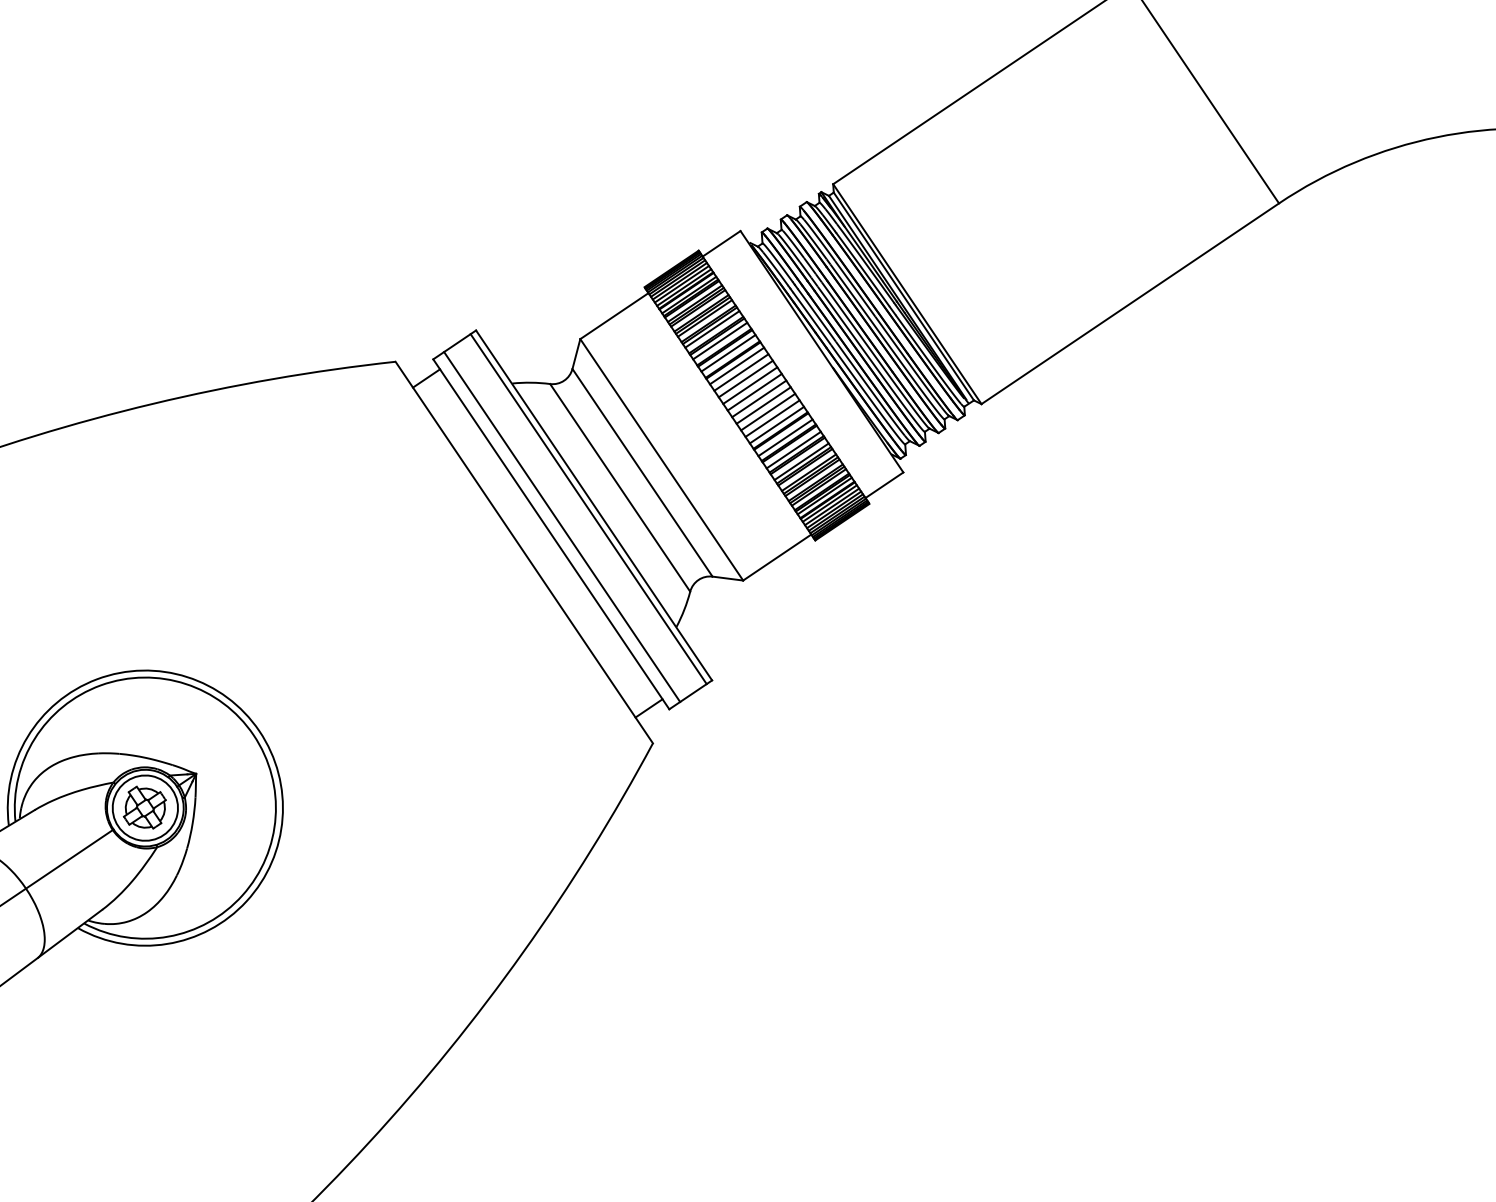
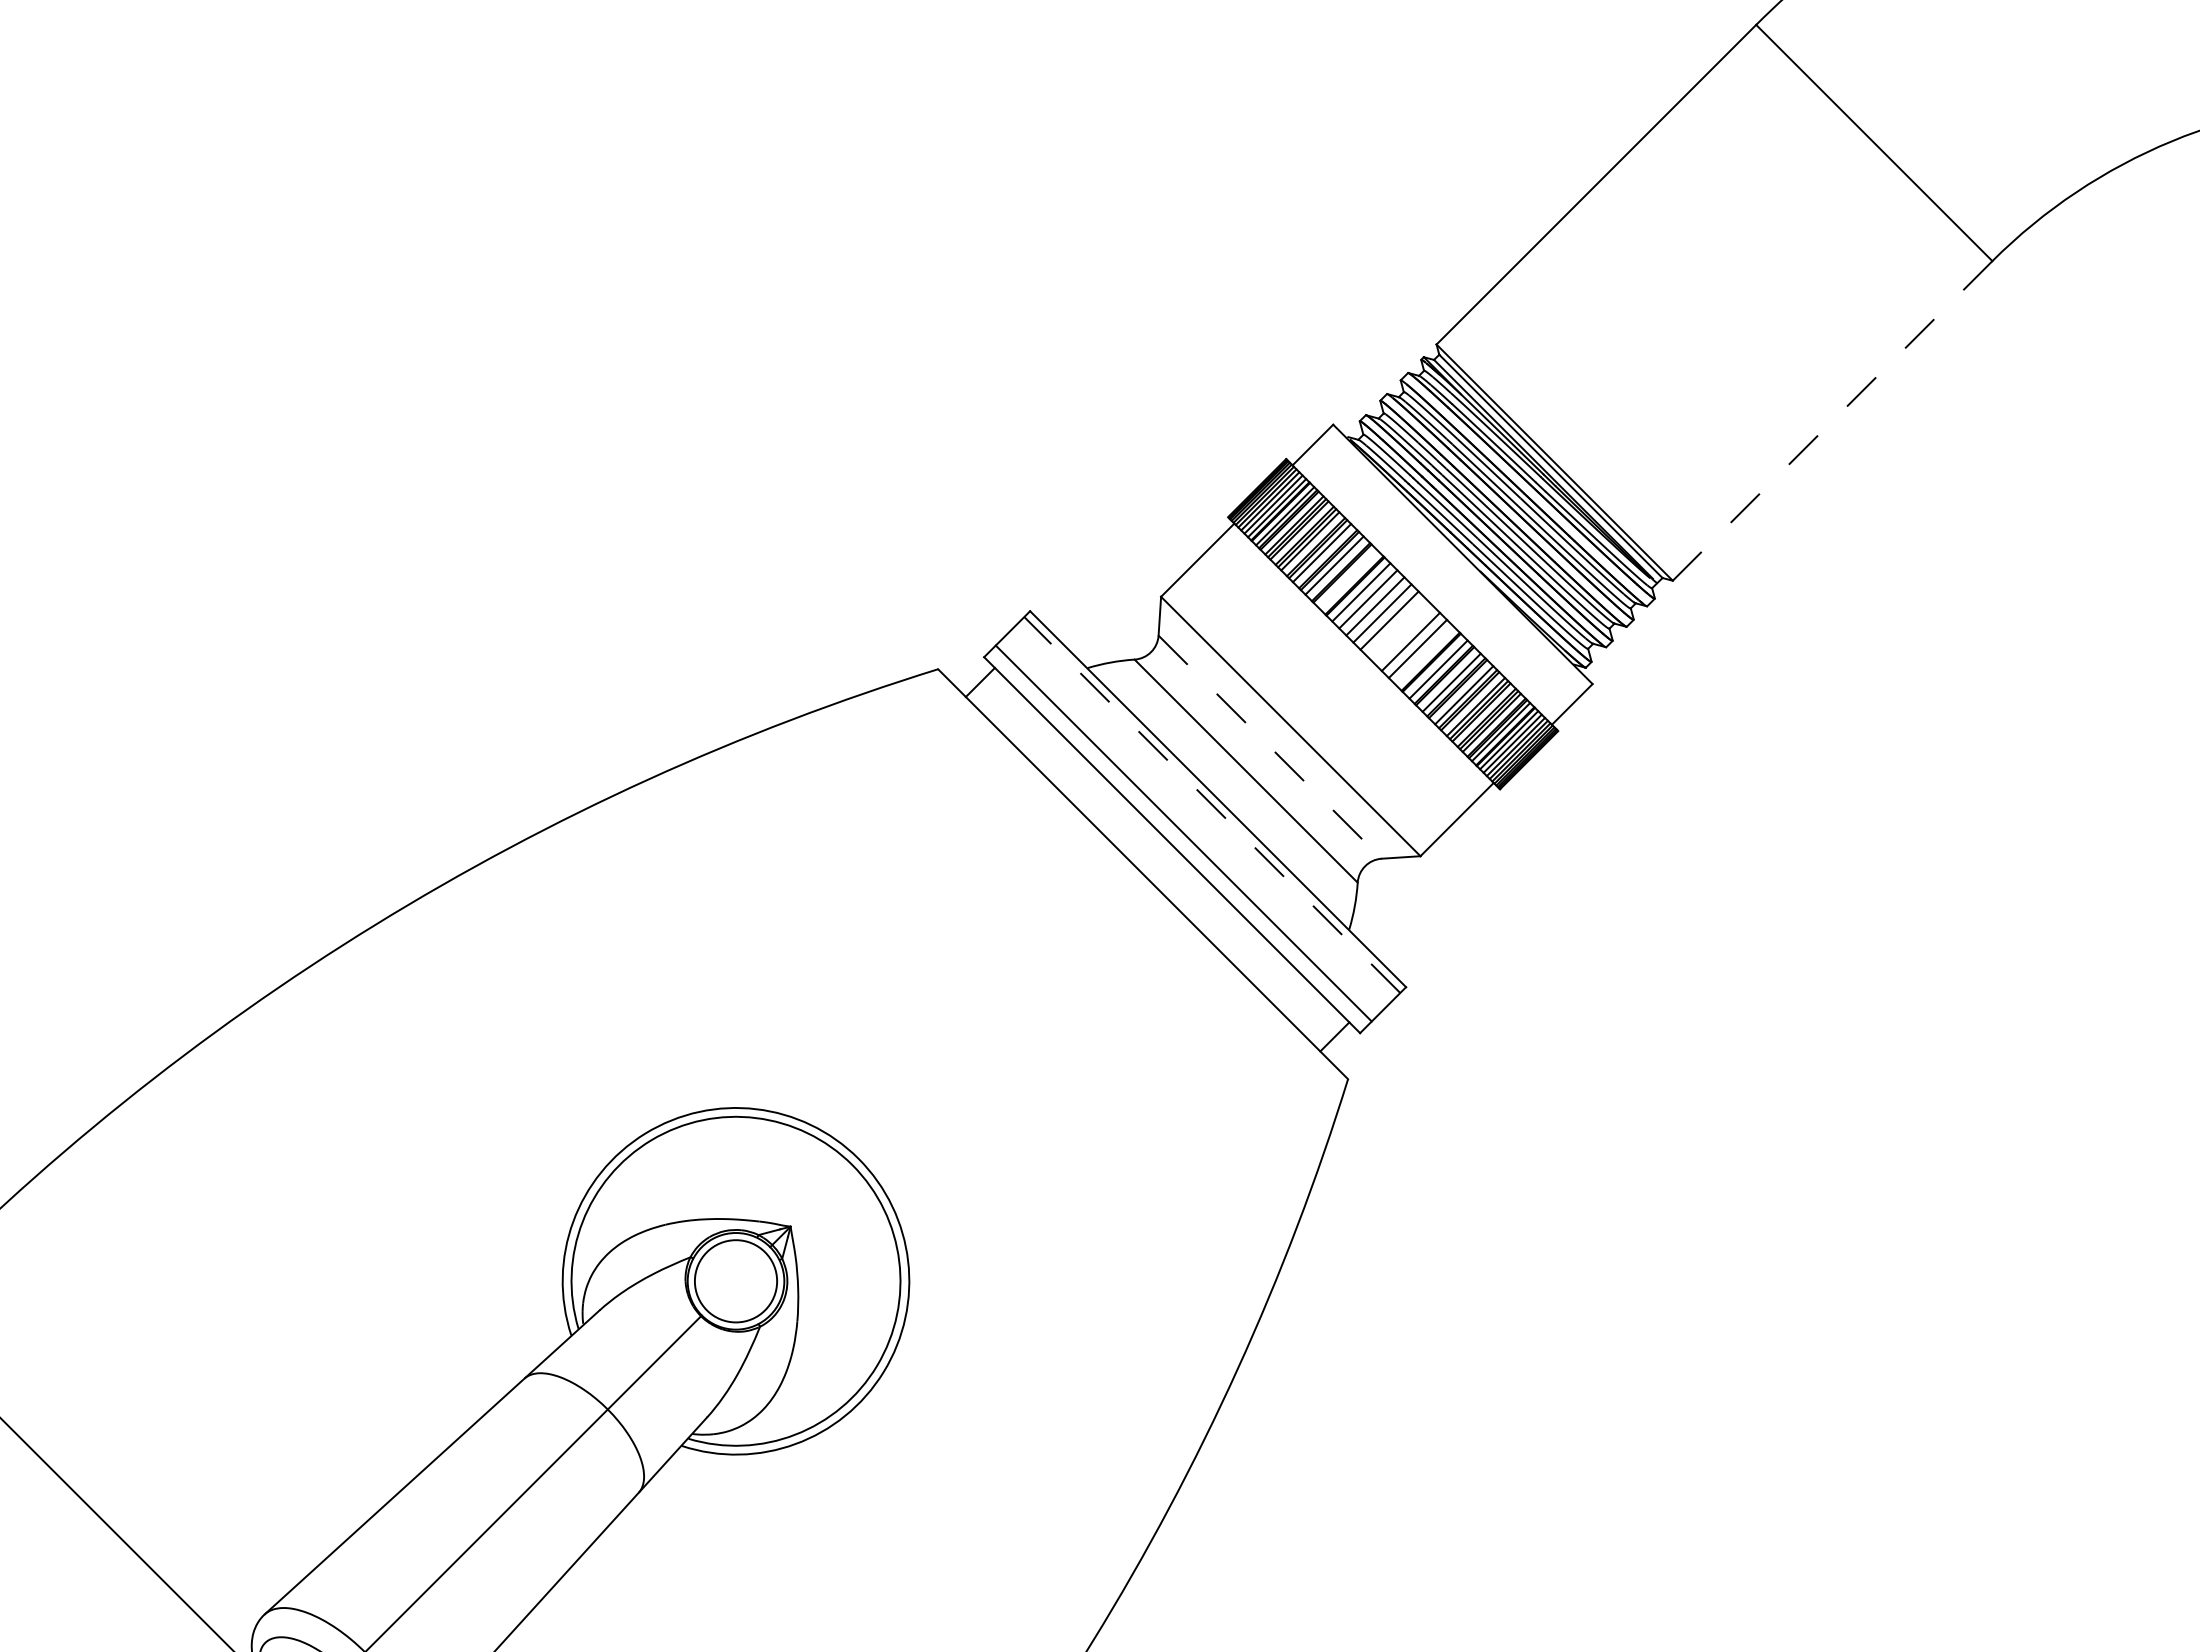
line: (1130, 304) -> (1832, 421), solid -> dashed
line: (728, 353) -> (1347, 578), removed
line: (759, 398) -> (1396, 627), removed
line: (763, 405) -> (1403, 634), removed
line: (776, 424) -> (1424, 655), removed
line: (642, 473) -> (1270, 747), solid -> dashed
line: (588, 509) -> (1212, 805), solid -> dashed
part: (145, 807) -> (735, 1280), removed

